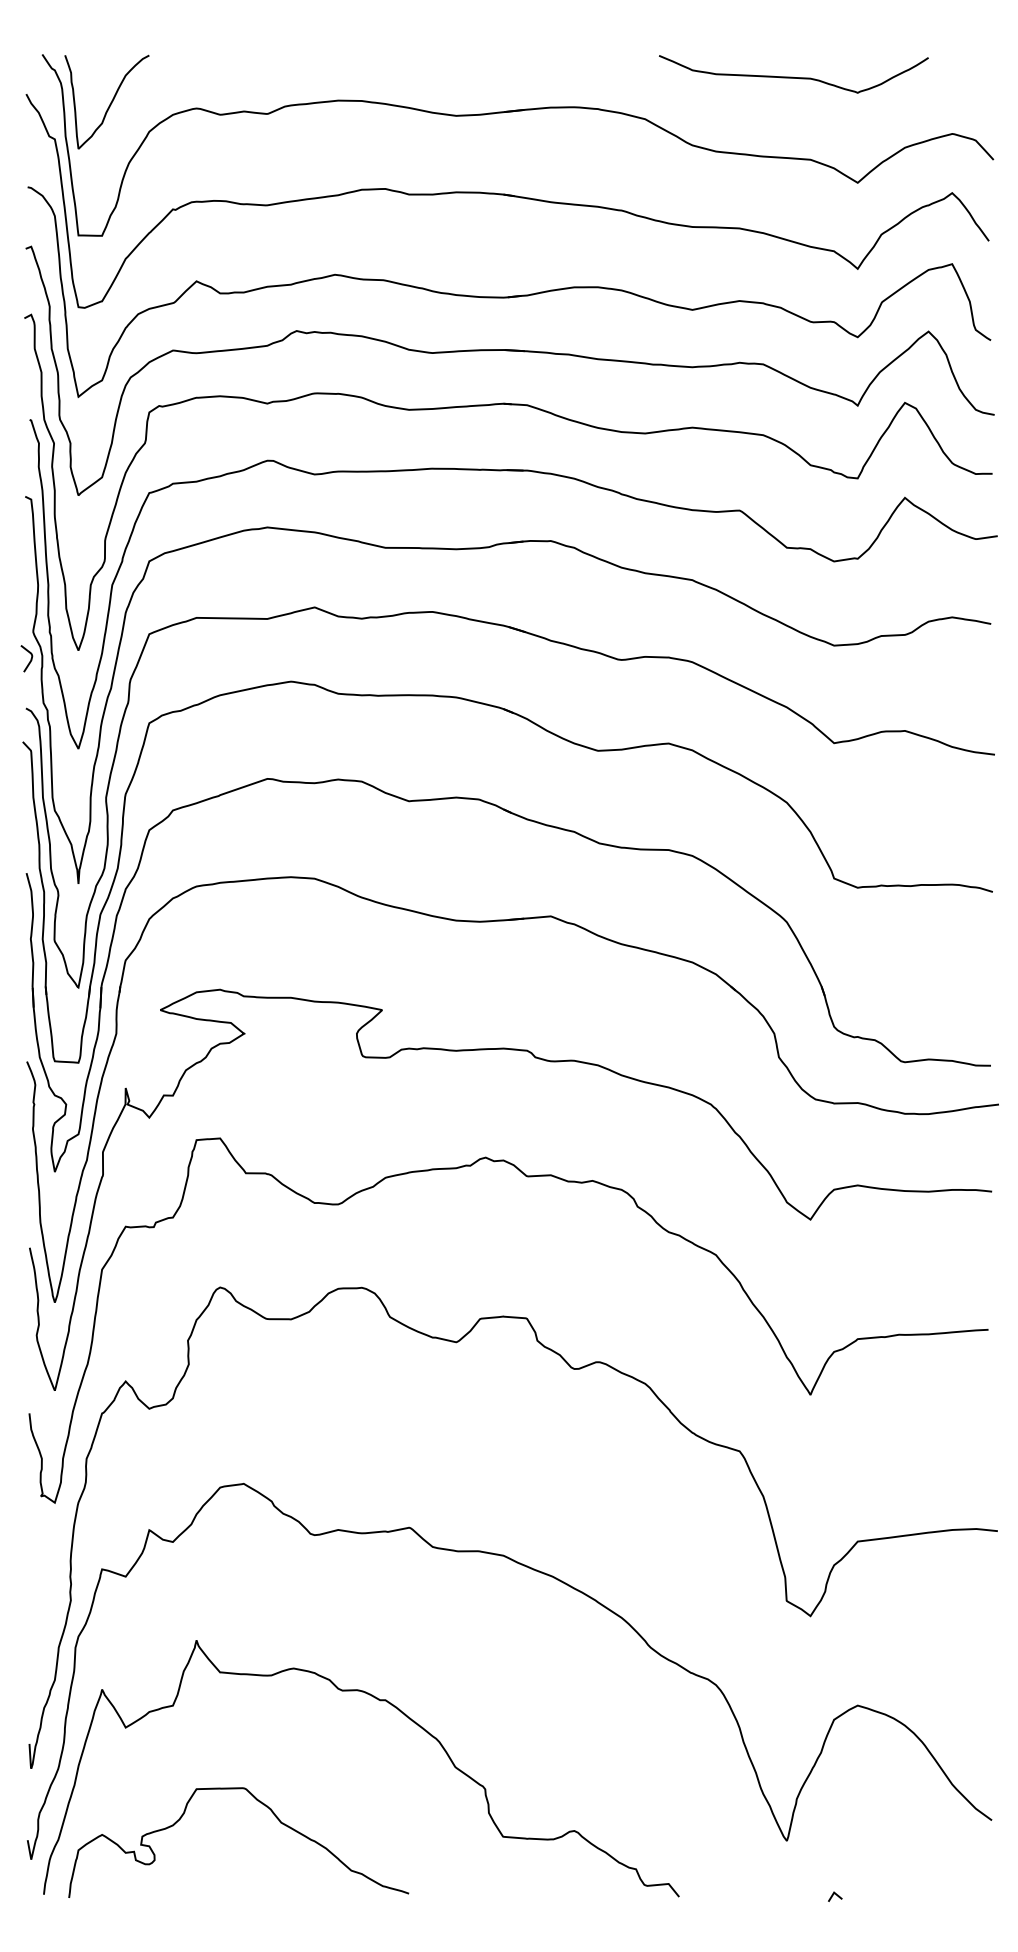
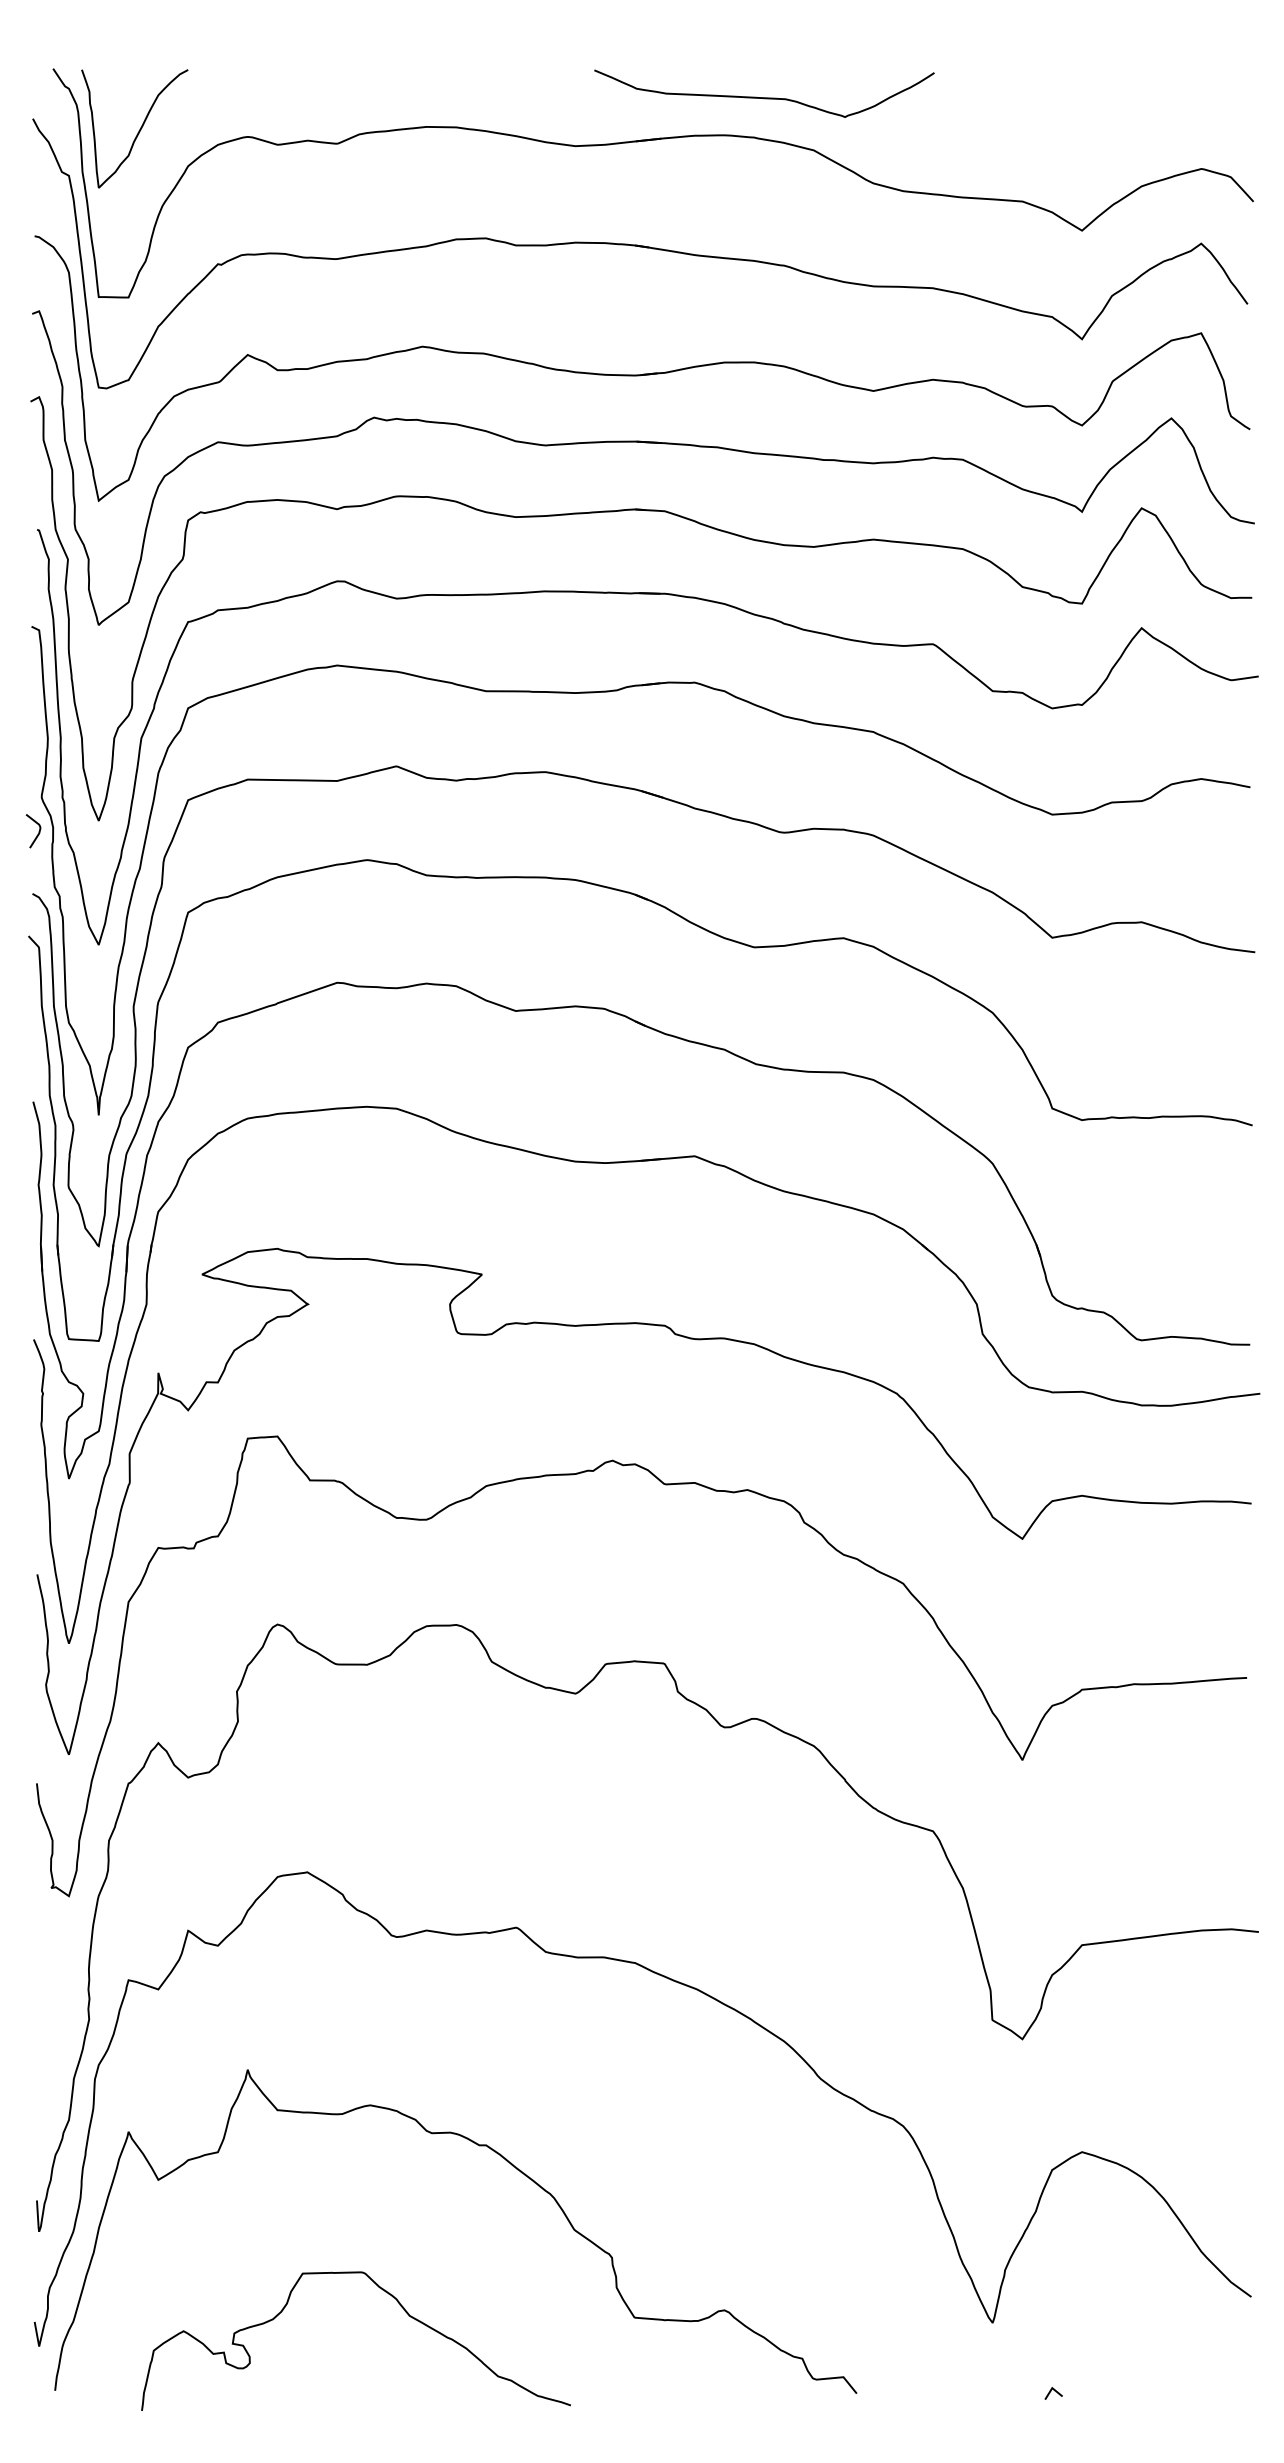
curve: (793, 77) -> (764, 97), moved
curve: (274, 1815) -> (400, 2306), moved

